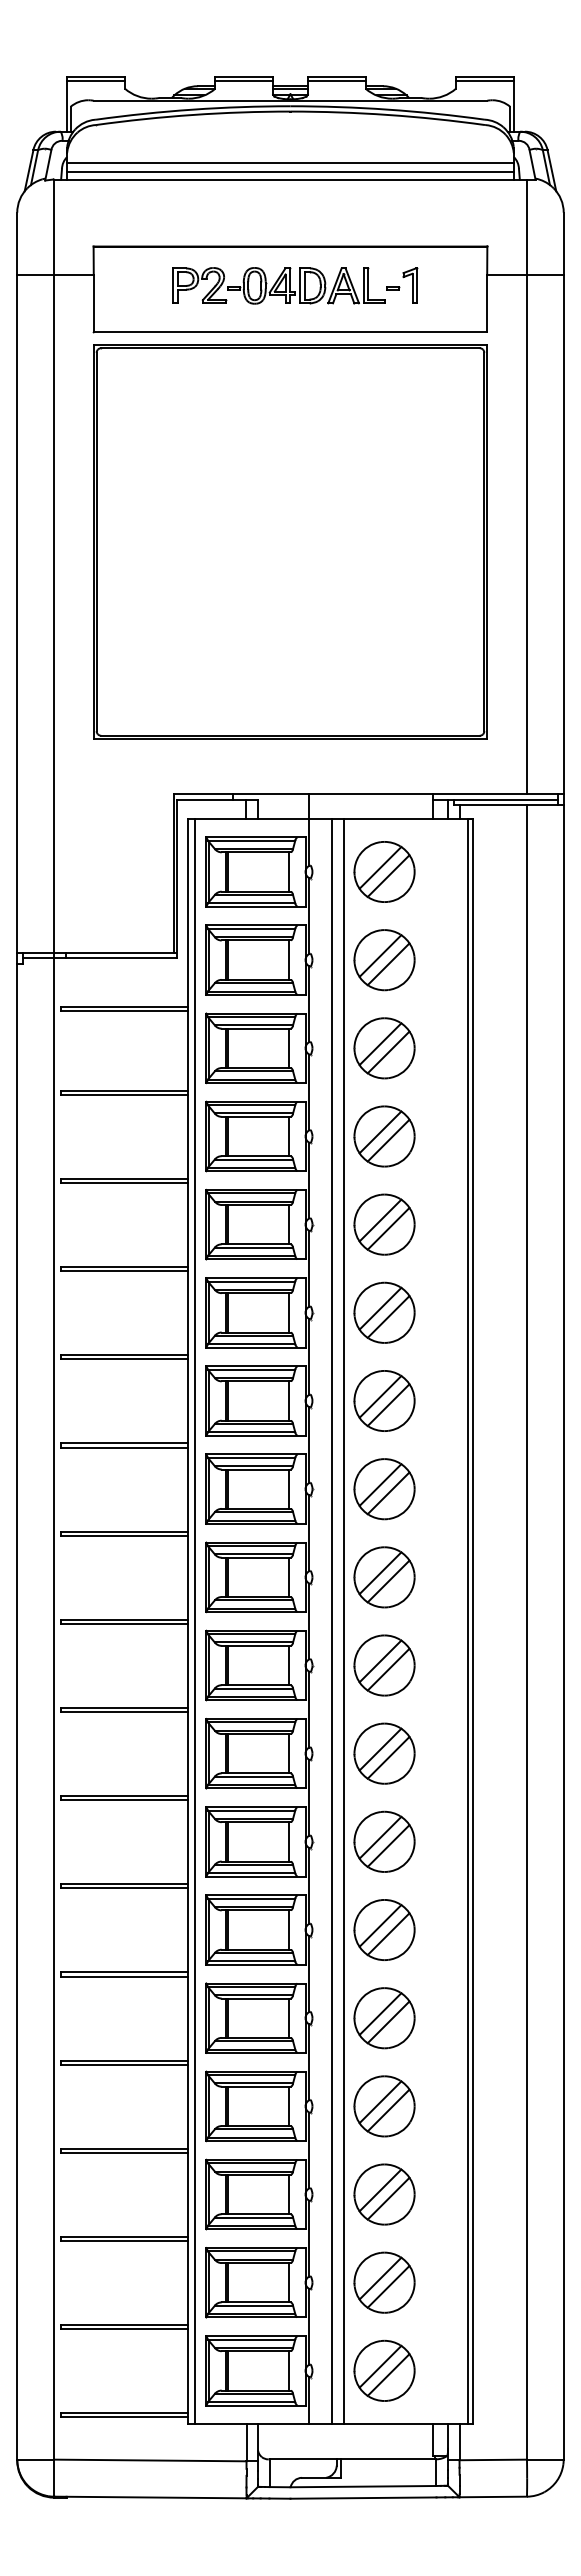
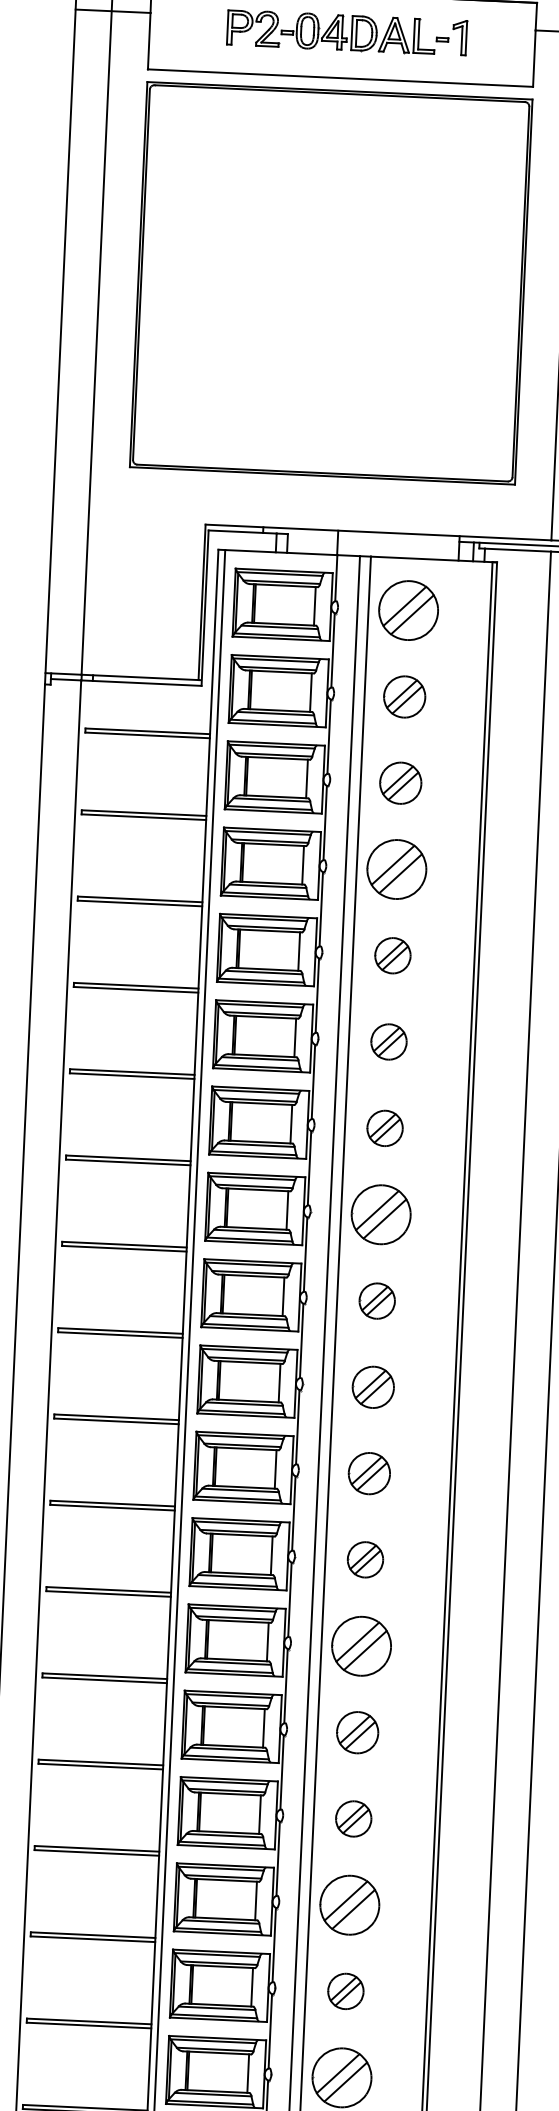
part: (384, 960) -> (404, 697), size x0.7
part: (384, 1048) -> (400, 783), size x0.7
part: (384, 1224) -> (392, 955), size x0.6
part: (384, 1312) -> (388, 1041), size x0.6
part: (384, 1400) -> (385, 1127), size x0.6
part: (384, 1577) -> (377, 1301), size x0.6
part: (384, 1665) -> (373, 1387), size x0.7
part: (384, 1753) -> (369, 1473), size x0.7
part: (384, 1841) -> (365, 1559), size x0.6
part: (384, 2018) -> (357, 1732), size x0.7
part: (384, 2106) -> (353, 1819), size x0.6
part: (384, 2282) -> (345, 1991), size x0.6

